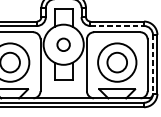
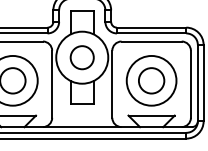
line: (117, 26) -> (151, 33), dashed -> solid
circle: (63, 44) -> (81, 57), size x1.43
line: (152, 64) -> (197, 83), dashed -> solid

